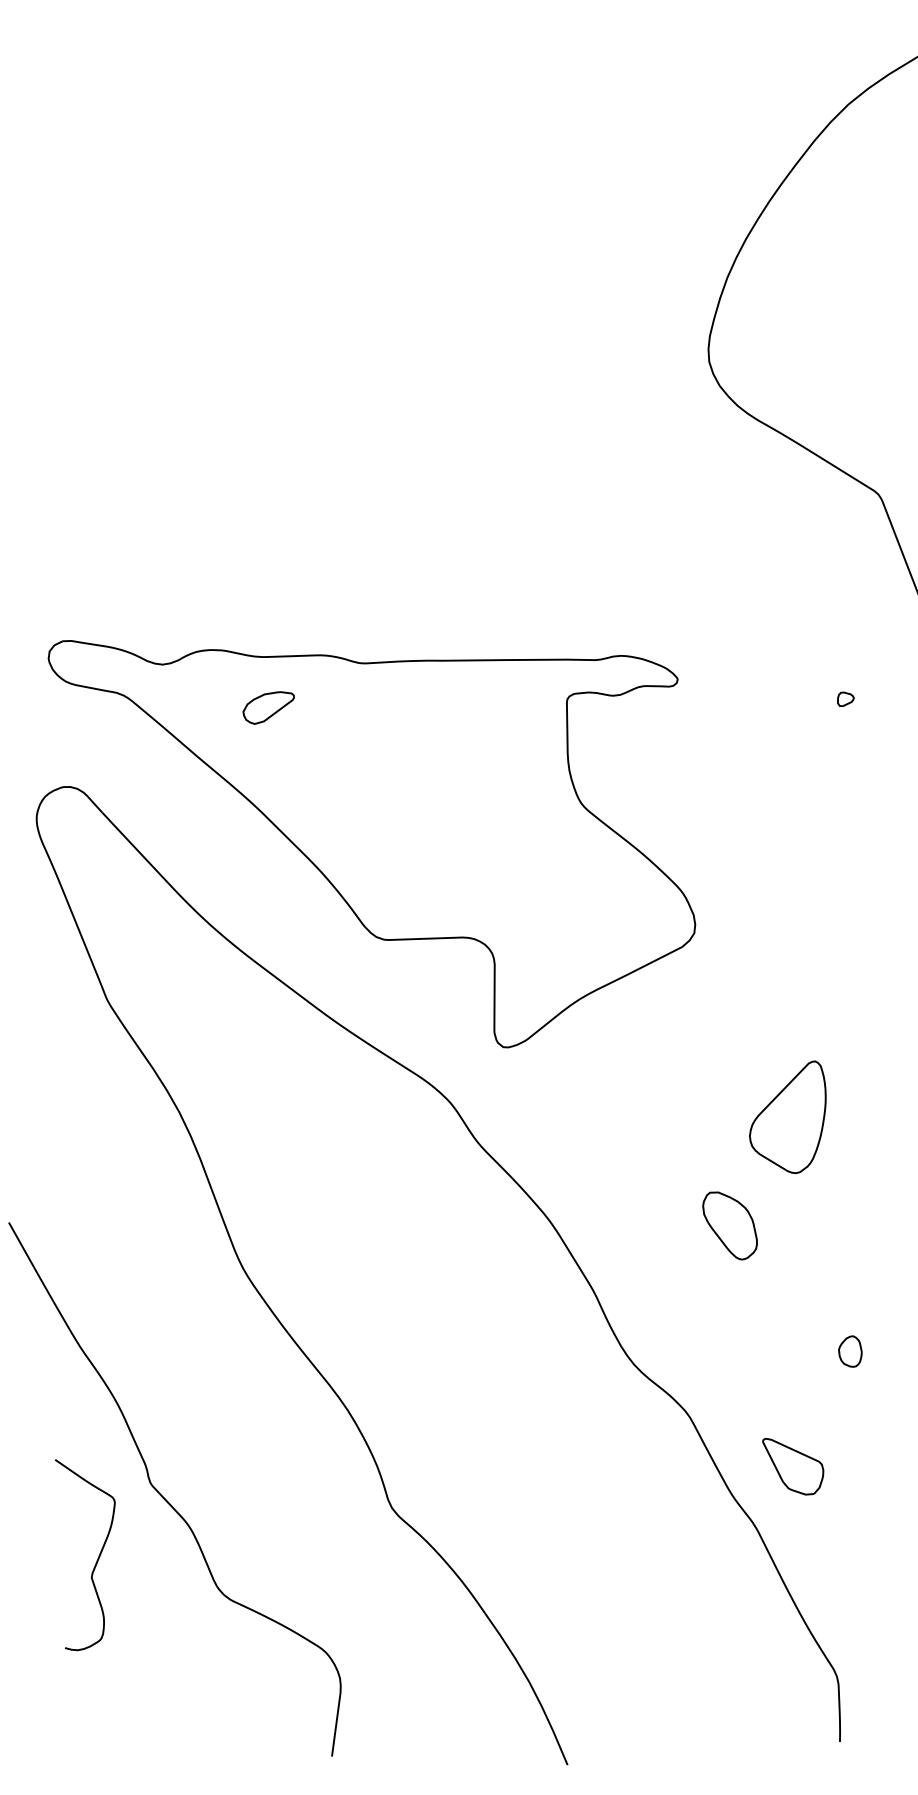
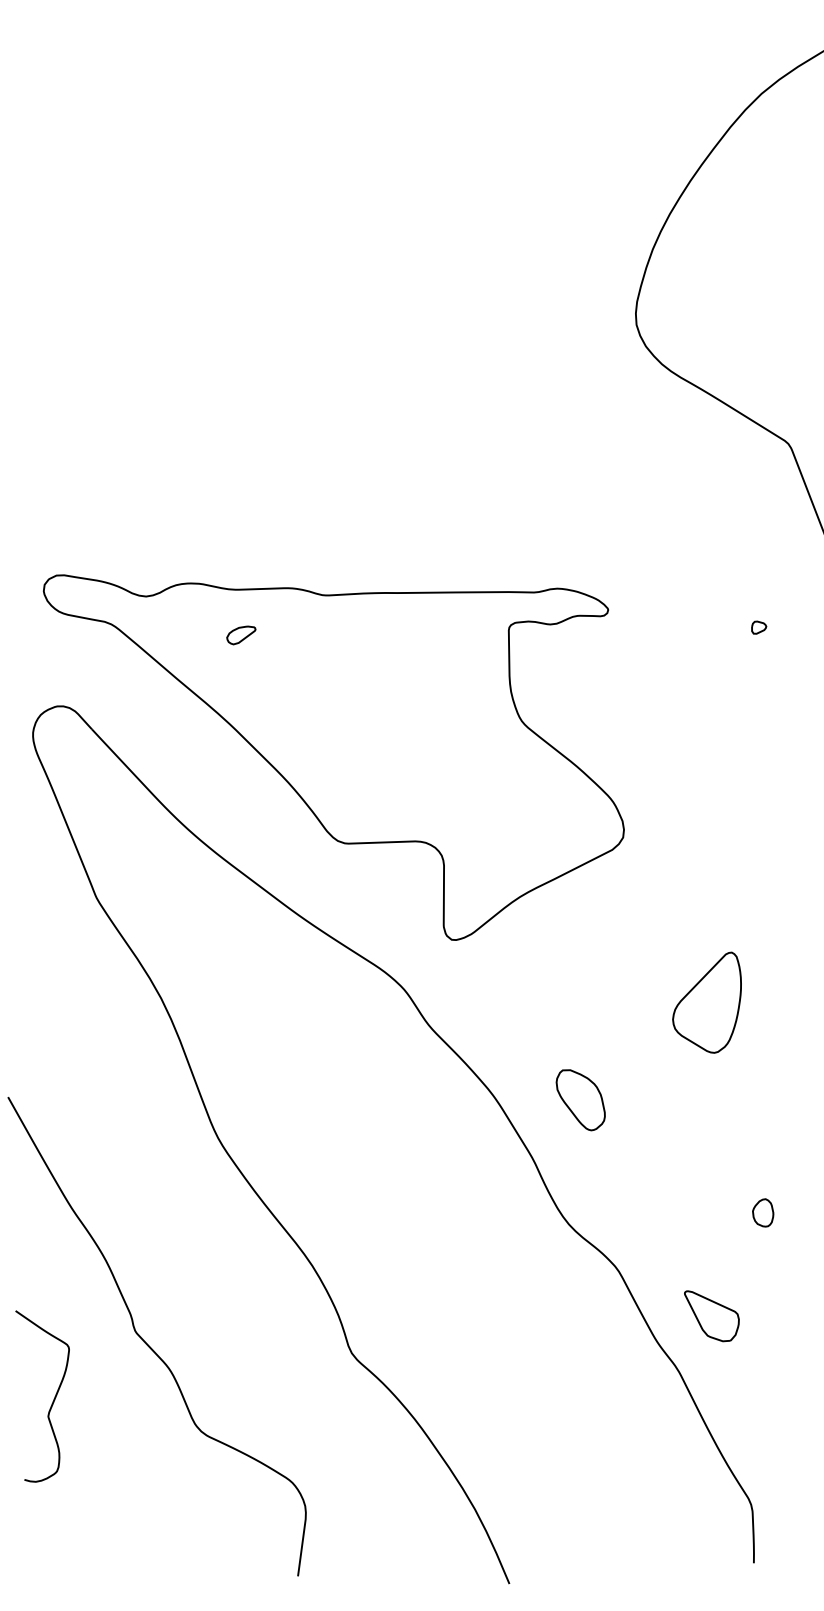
part: (268, 707) -> (241, 635), size x0.62
part: (729, 1225) -> (580, 1099), moved
curve: (96, 1560) -> (52, 1401), moved

